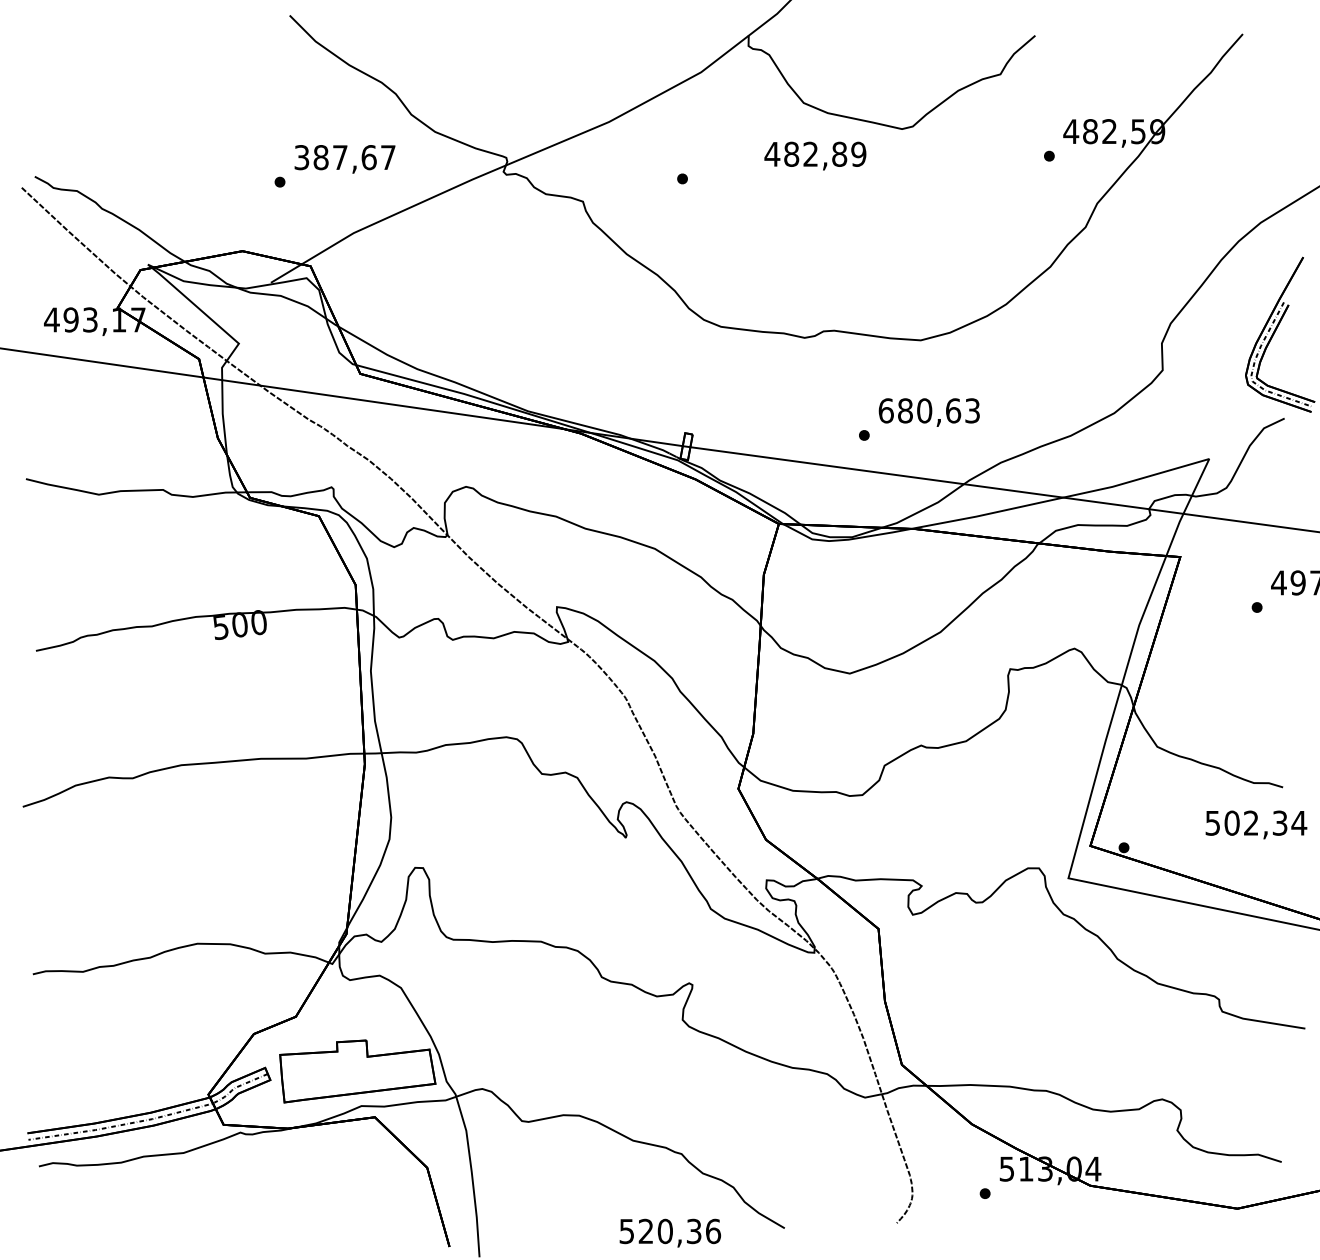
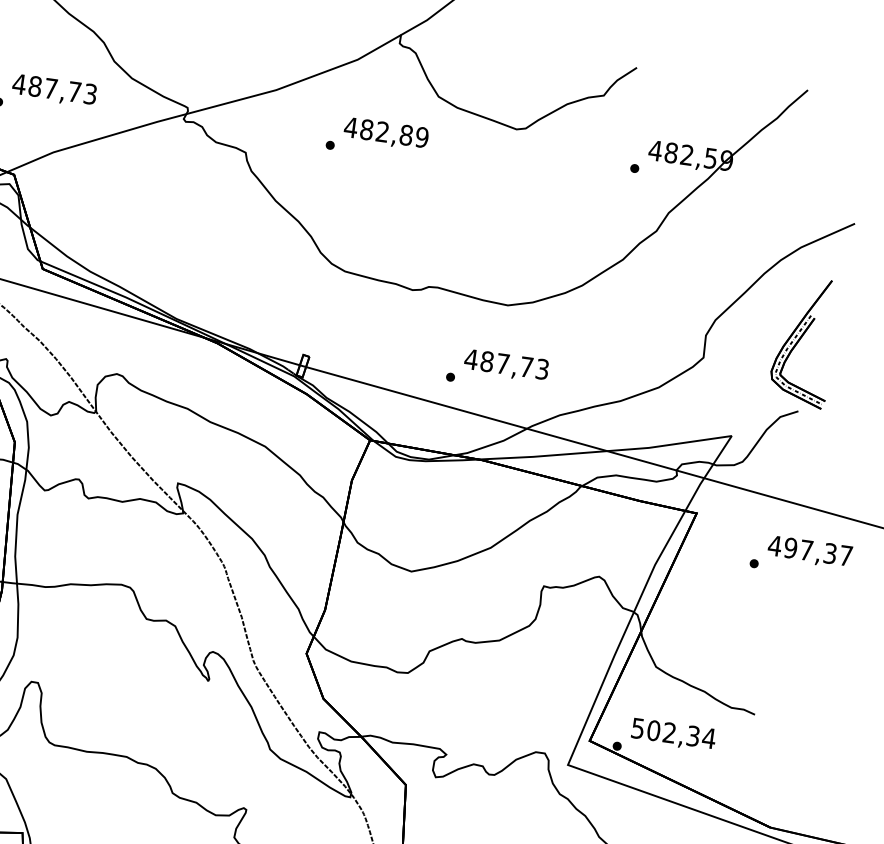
text: (815, 155) -> (386, 133), moved
text: (344, 157) -> (54, 89), 387,67 -> 487,73
text: (919, 410) -> (498, 363), 680,63 -> 487,73
text: (1256, 824) -> (673, 734), moved

